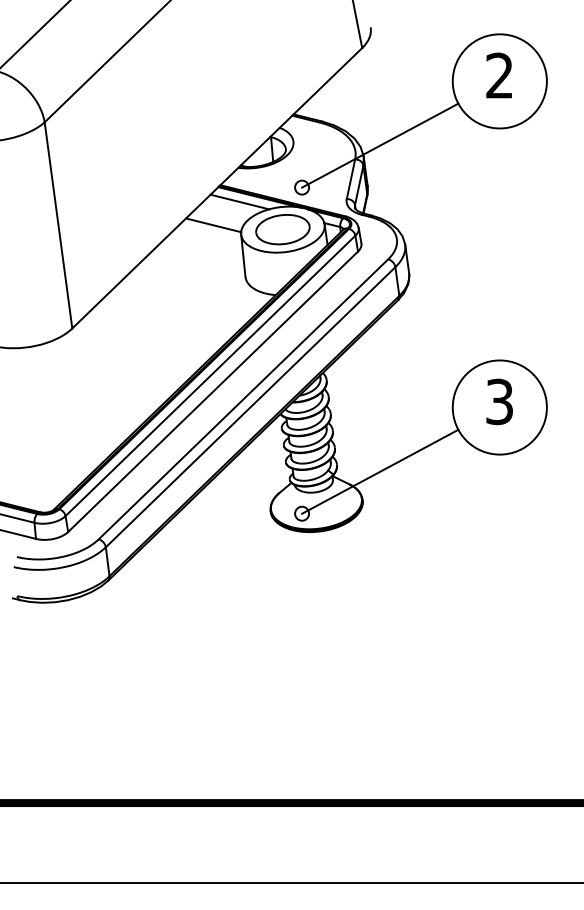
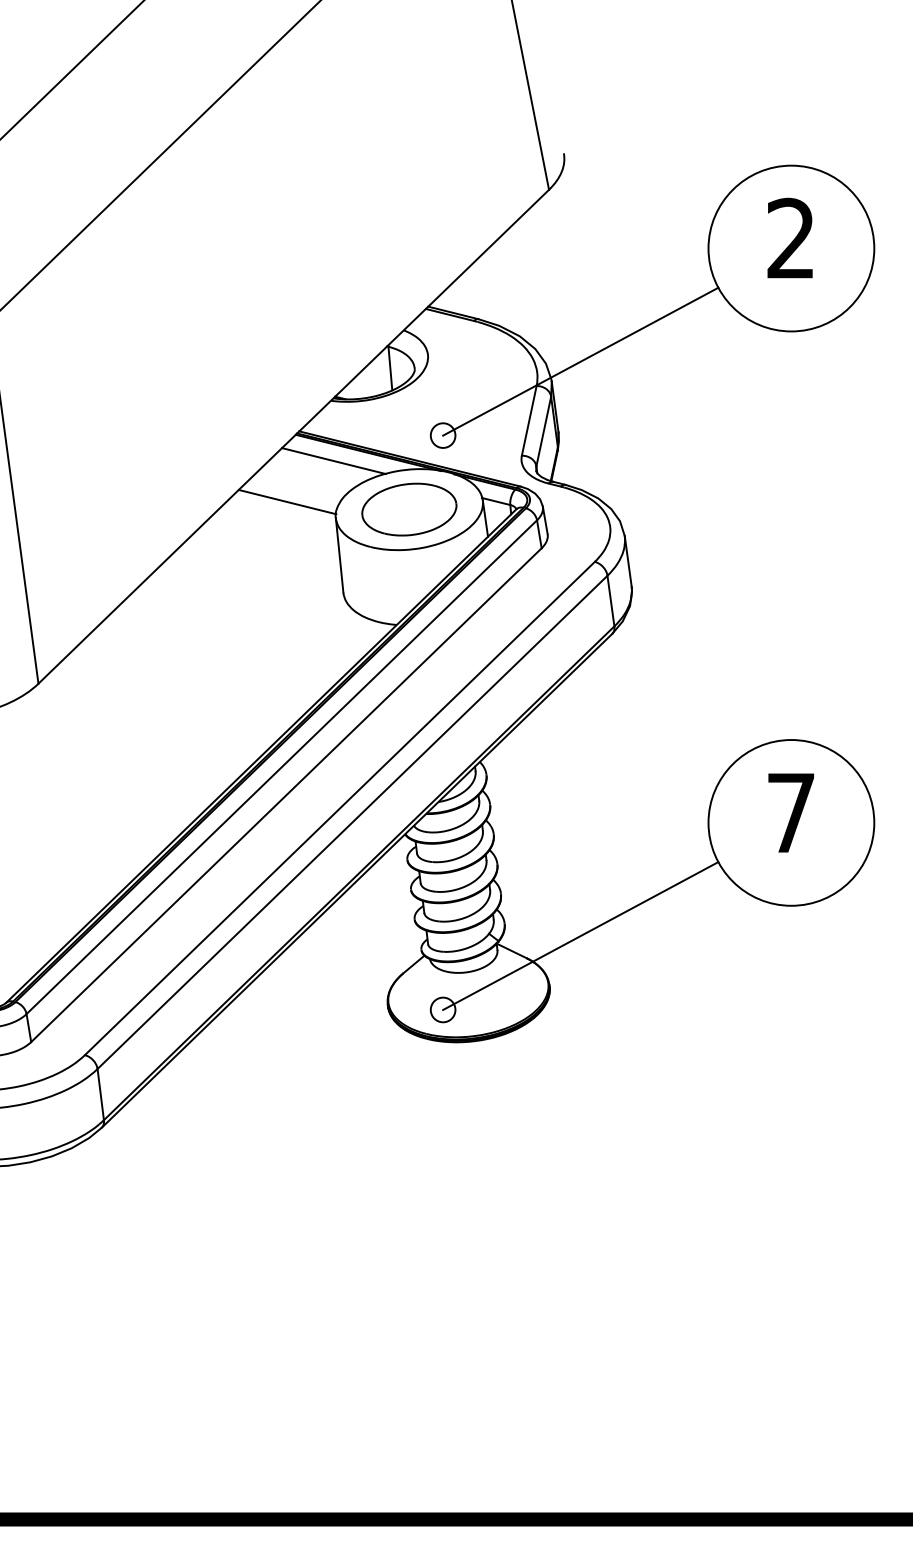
text: (499, 401) -> (790, 812), 3 -> 7

